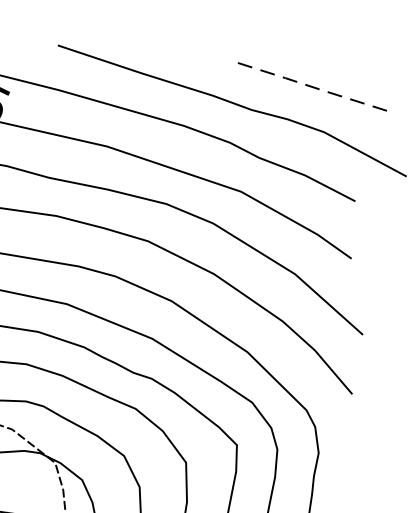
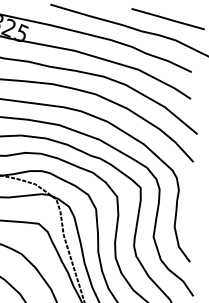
line: (309, 86) -> (168, 19), dashed -> solid

